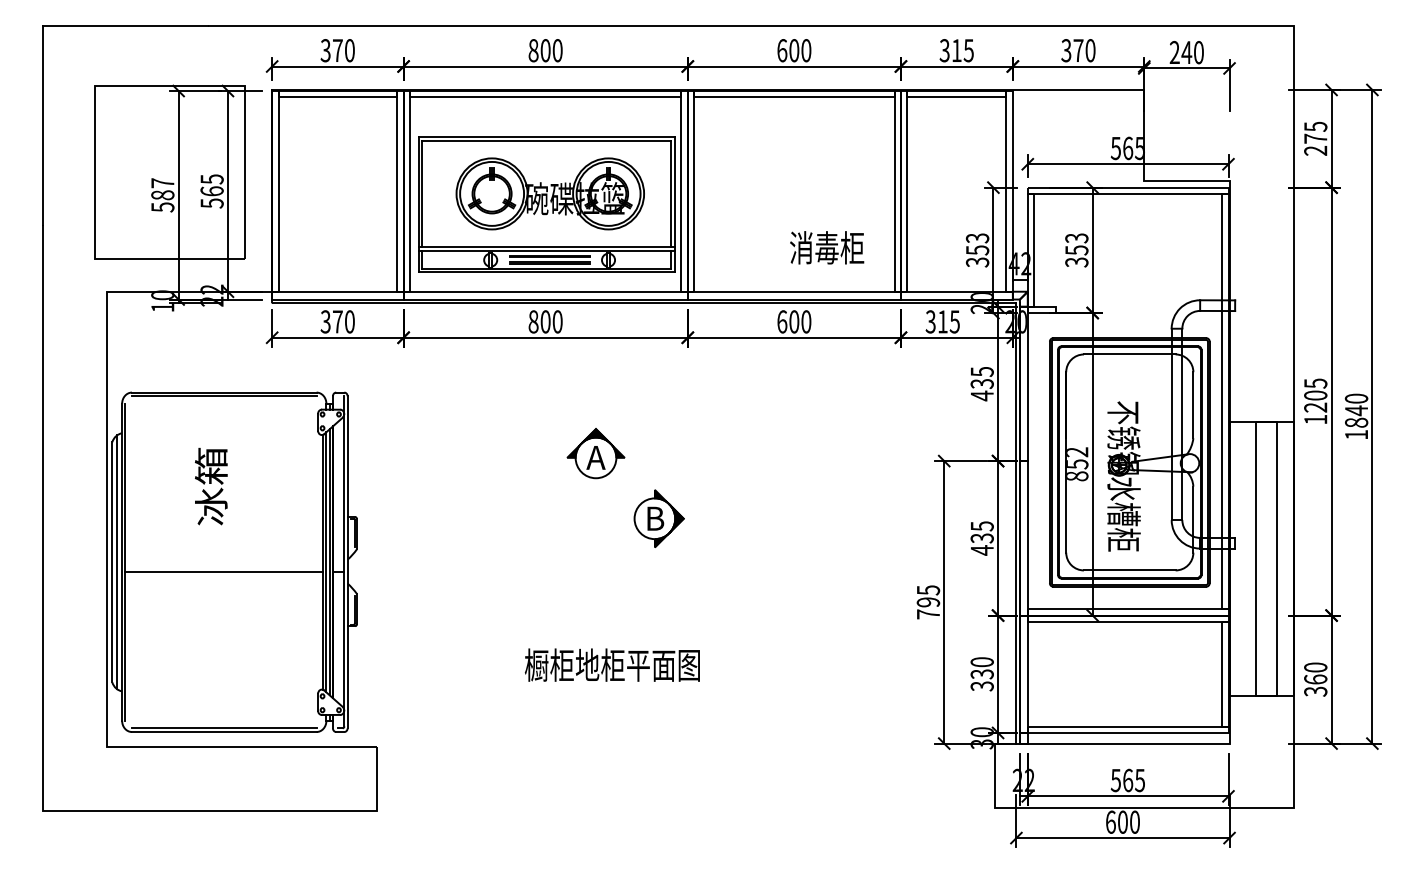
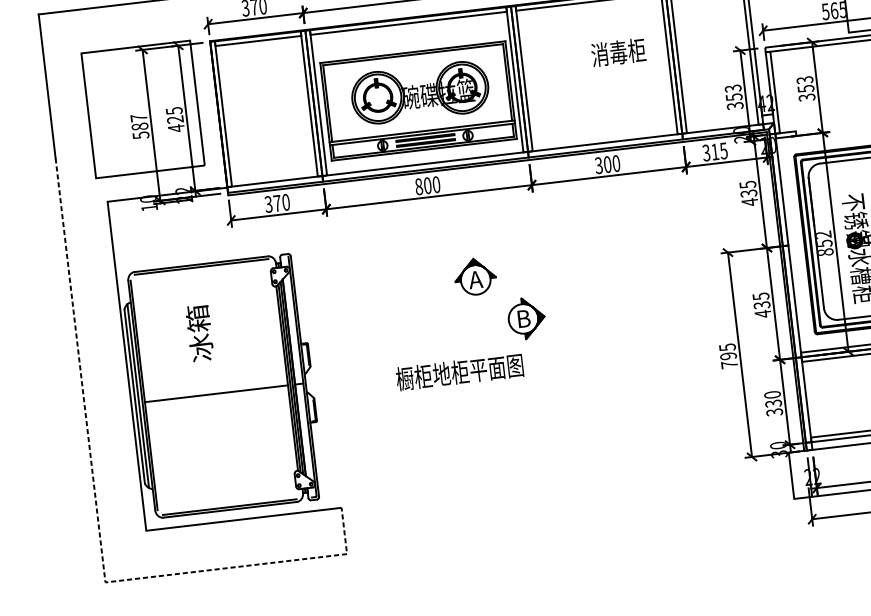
text: (211, 197) -> (175, 124), 565 -> 425
text: (827, 247) -> (618, 52), moved
text: (782, 321) -> (599, 165), 600 -> 300
text: (611, 664) -> (459, 371), moved
line: (42, 718) -> (97, 515), solid -> dashed

